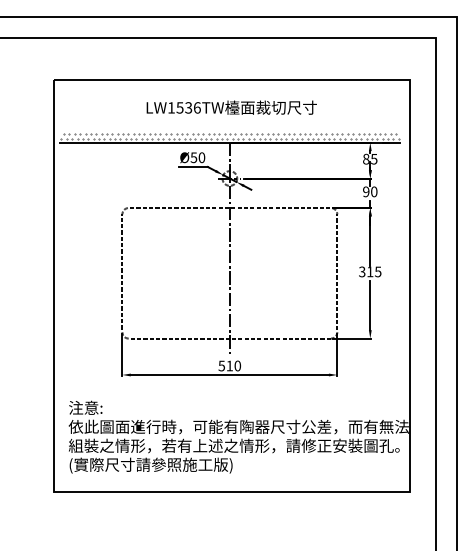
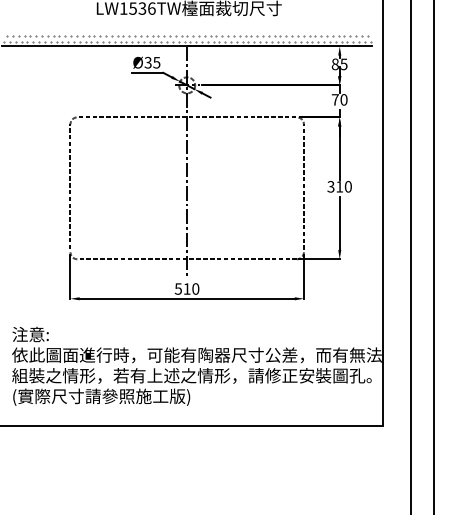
text: (198, 157) -> (153, 62), 50 -> 35
text: (366, 191) -> (335, 99), 90 -> 70
text: (378, 271) -> (348, 186), 315 -> 310

